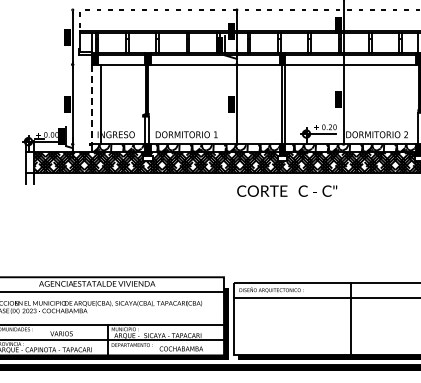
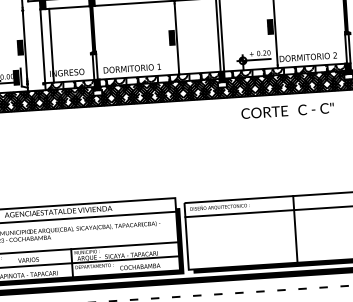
line: (91, 104) -> (42, 46), dashed -> solid
text: (287, 190) -> (287, 110), moved

